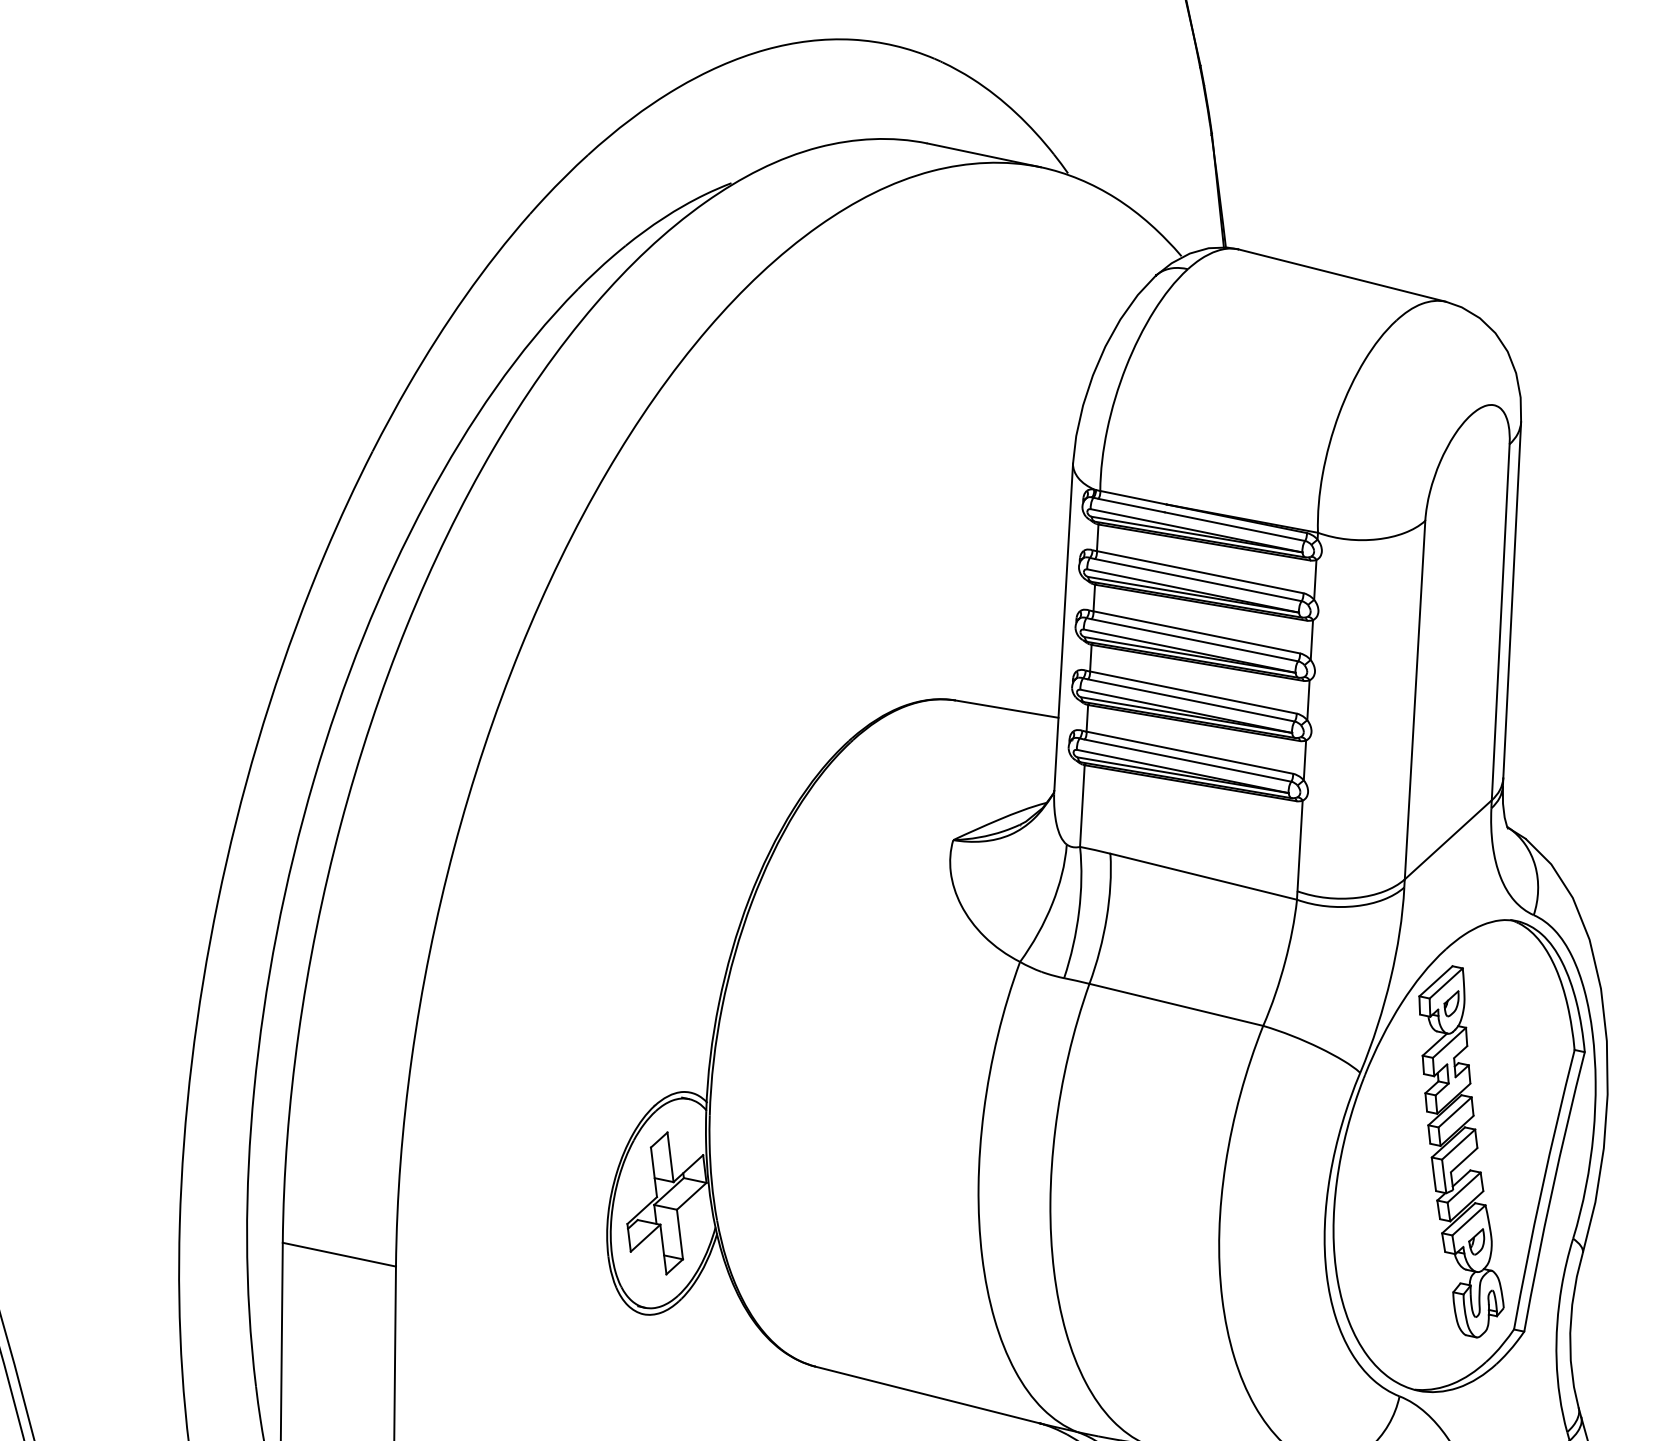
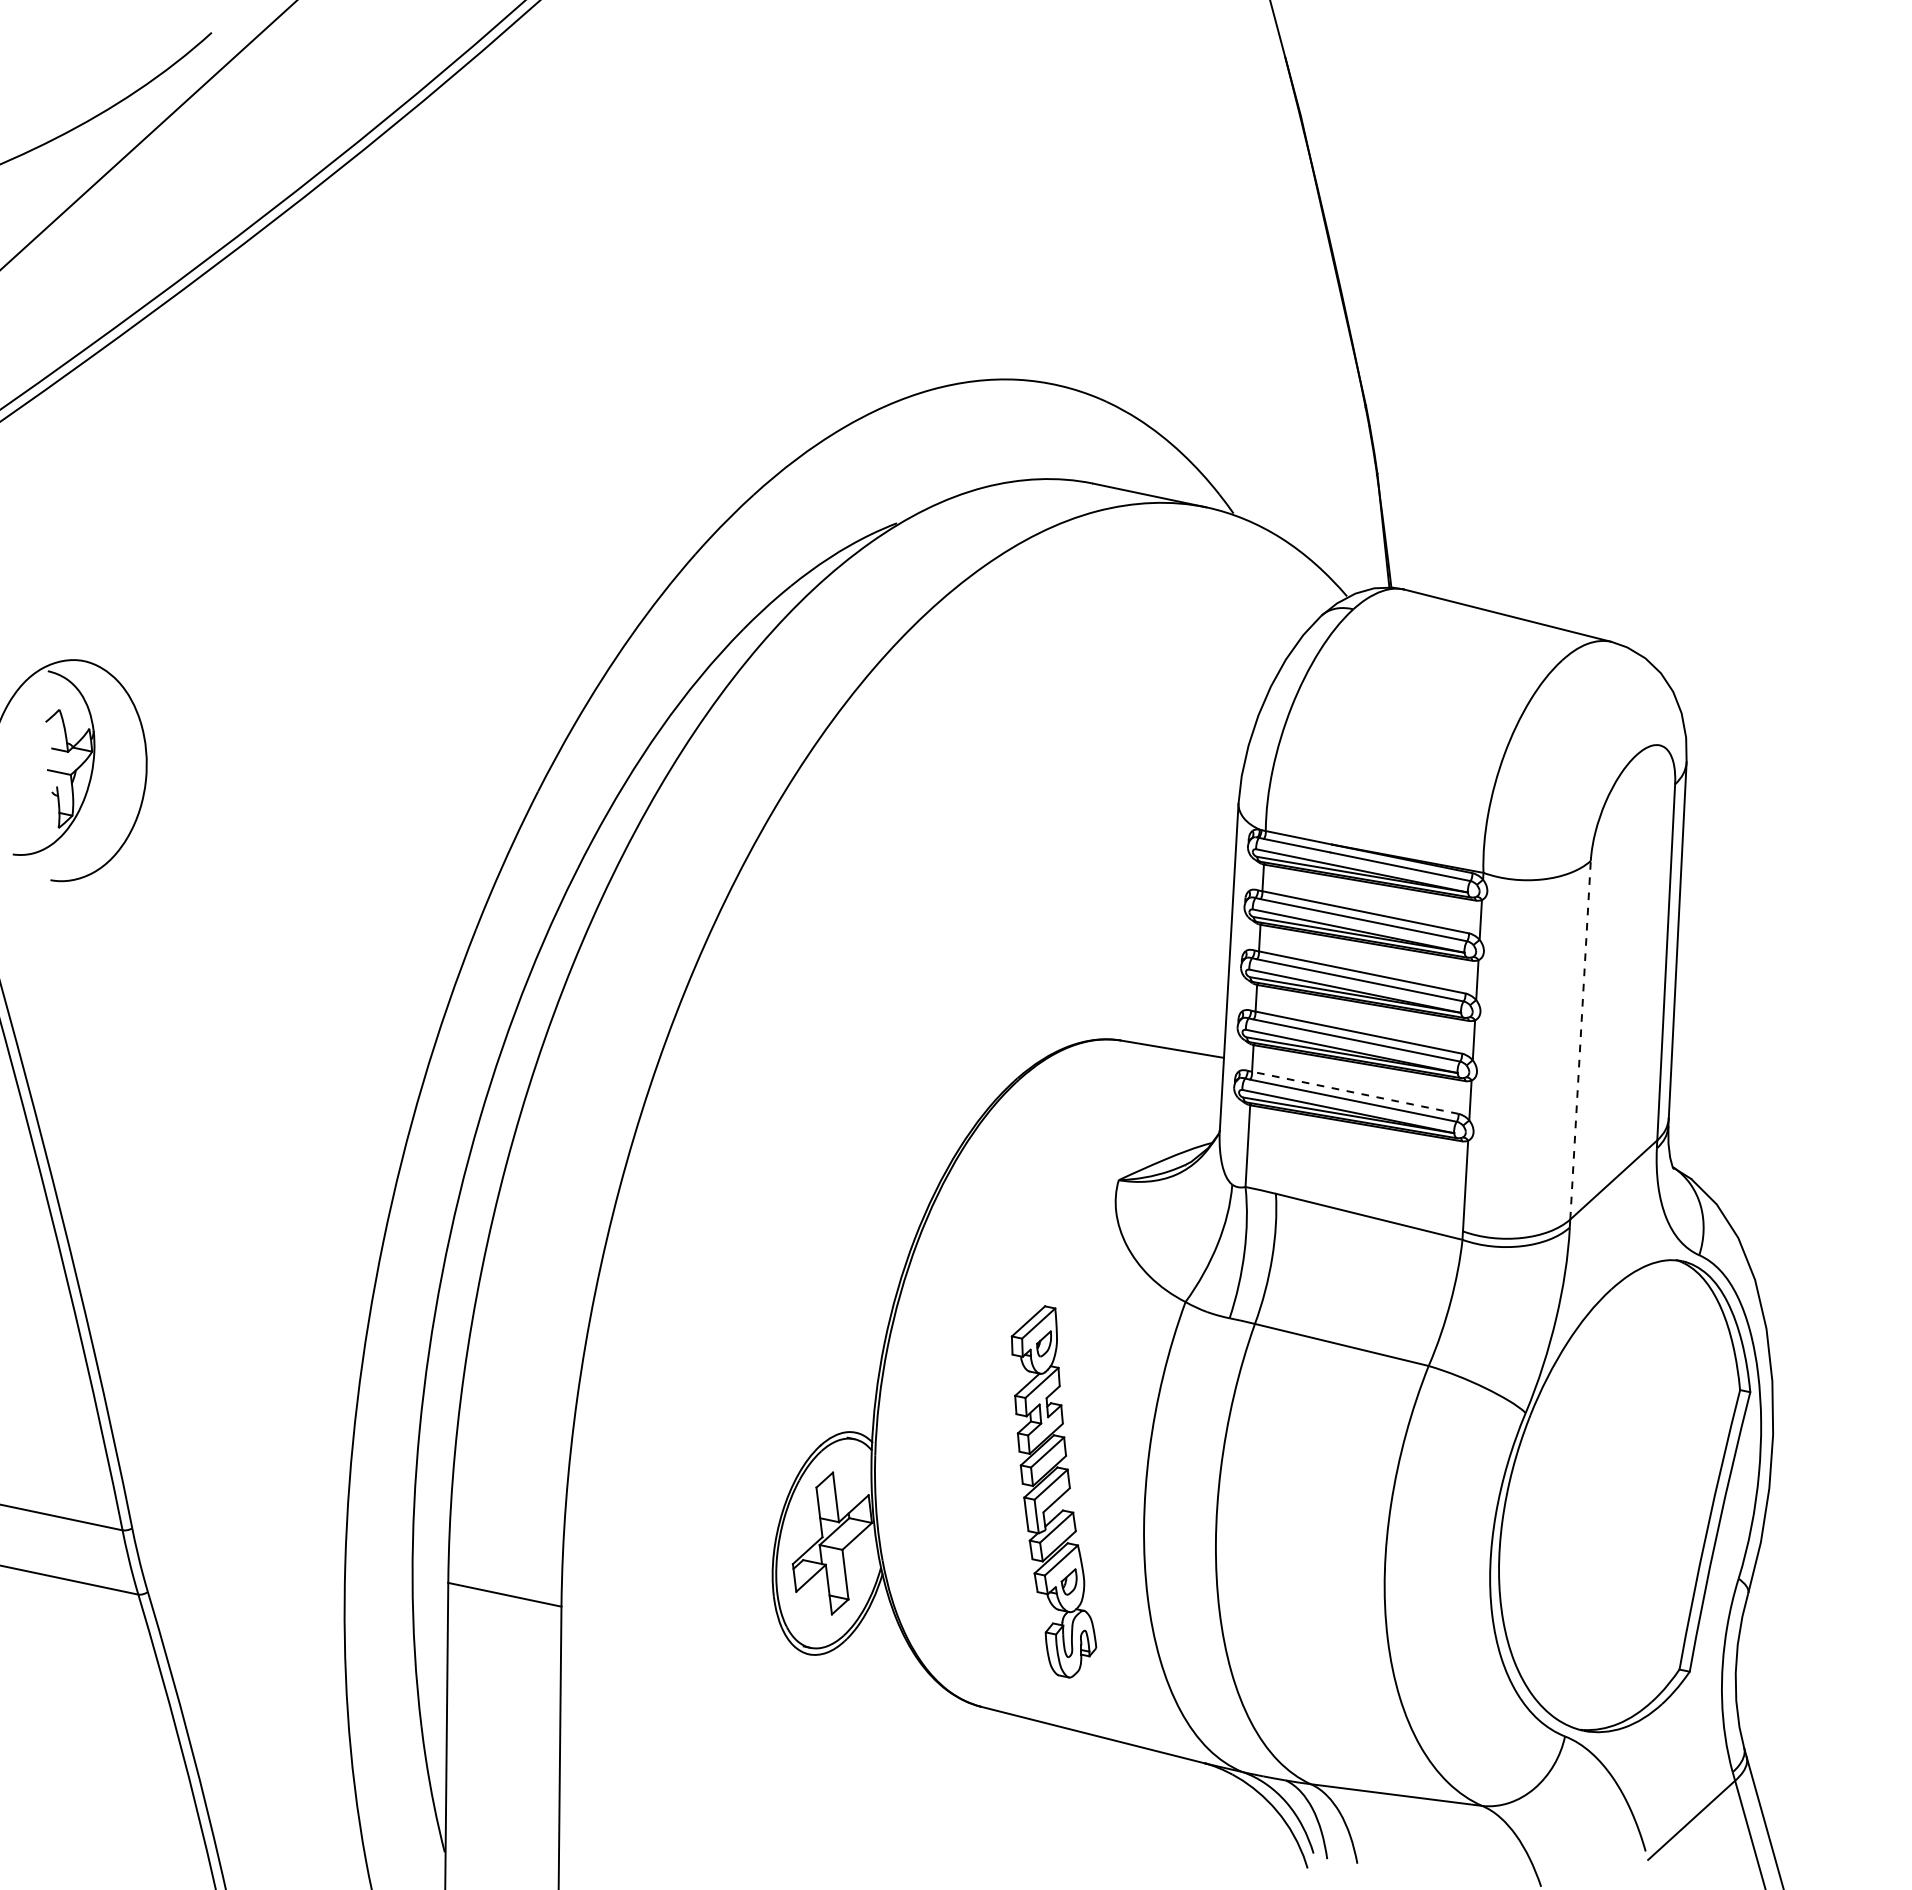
line: (1415, 700) -> (1580, 1040), solid -> dashed
line: (1189, 752) -> (1354, 1092), solid -> dashed
part: (1461, 1151) -> (1053, 1491), moved

